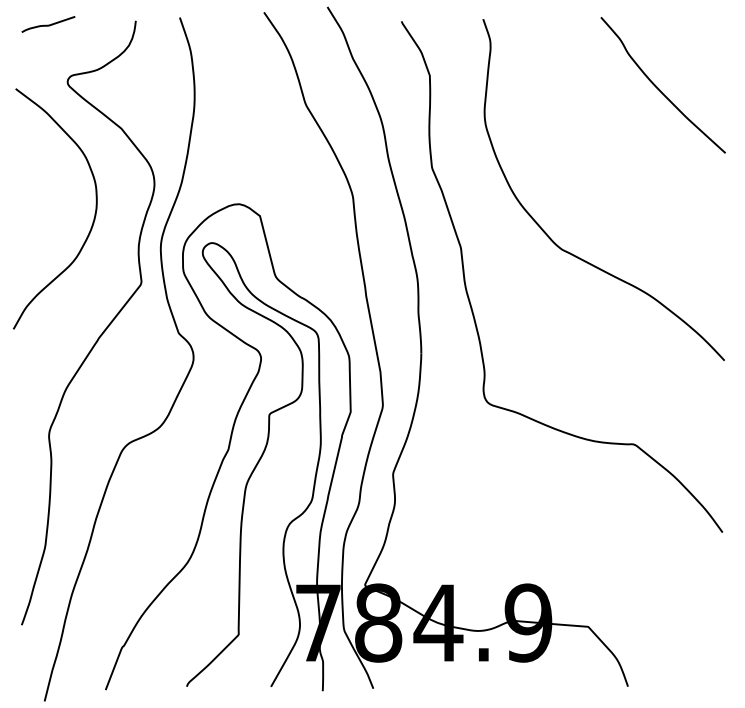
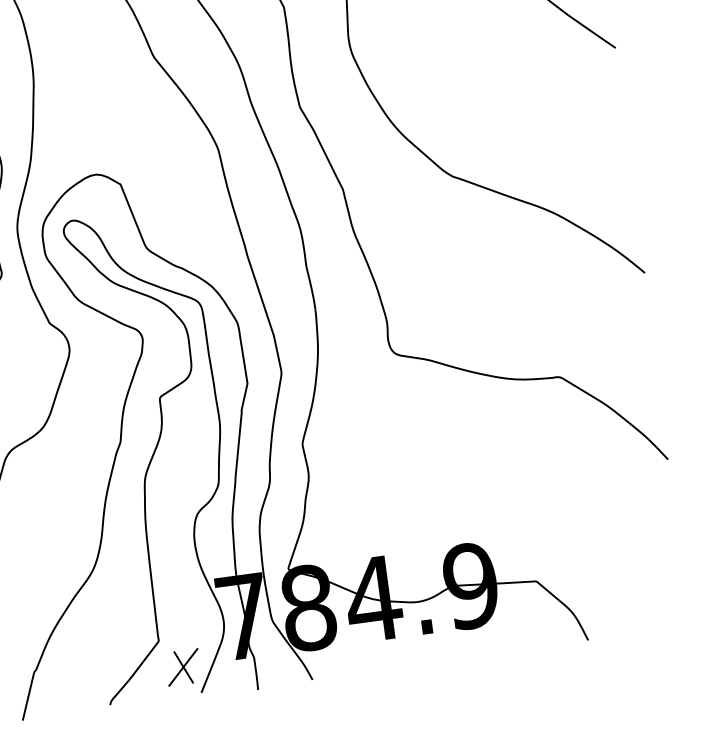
part: (257, 661) -> (183, 667), added

